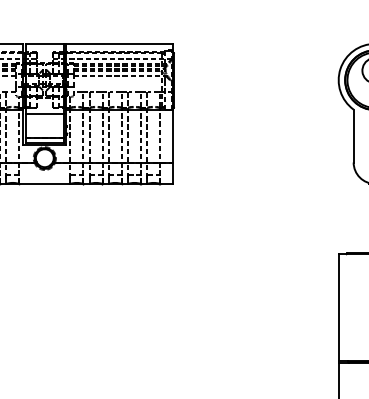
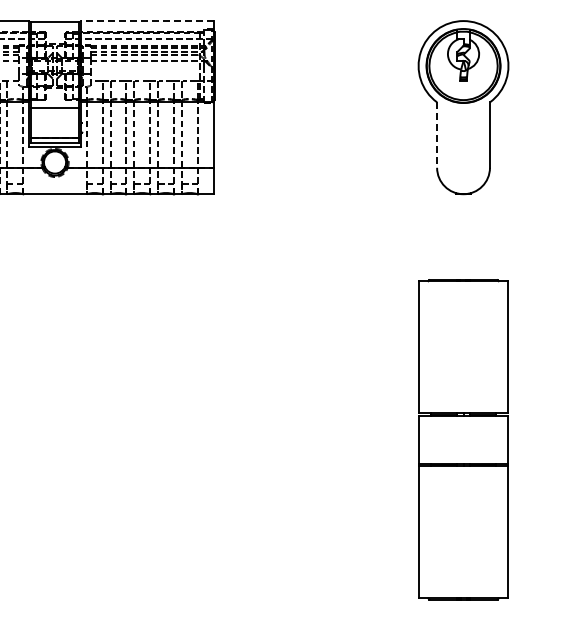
line: (119, 44) -> (147, 21), solid -> dashed
line: (353, 136) -> (437, 135), solid -> dashed

